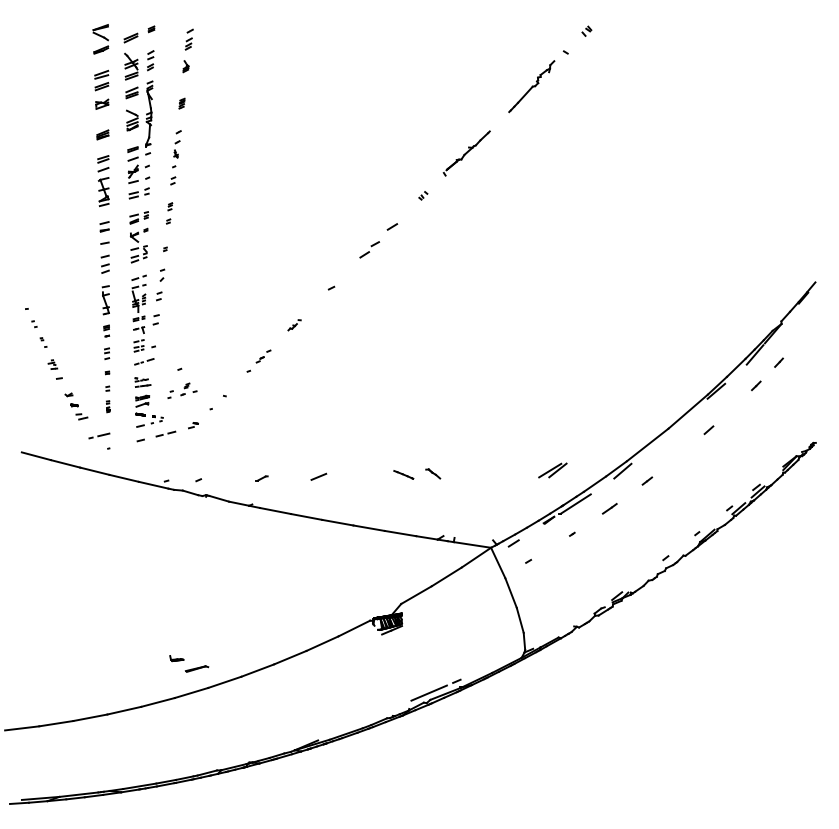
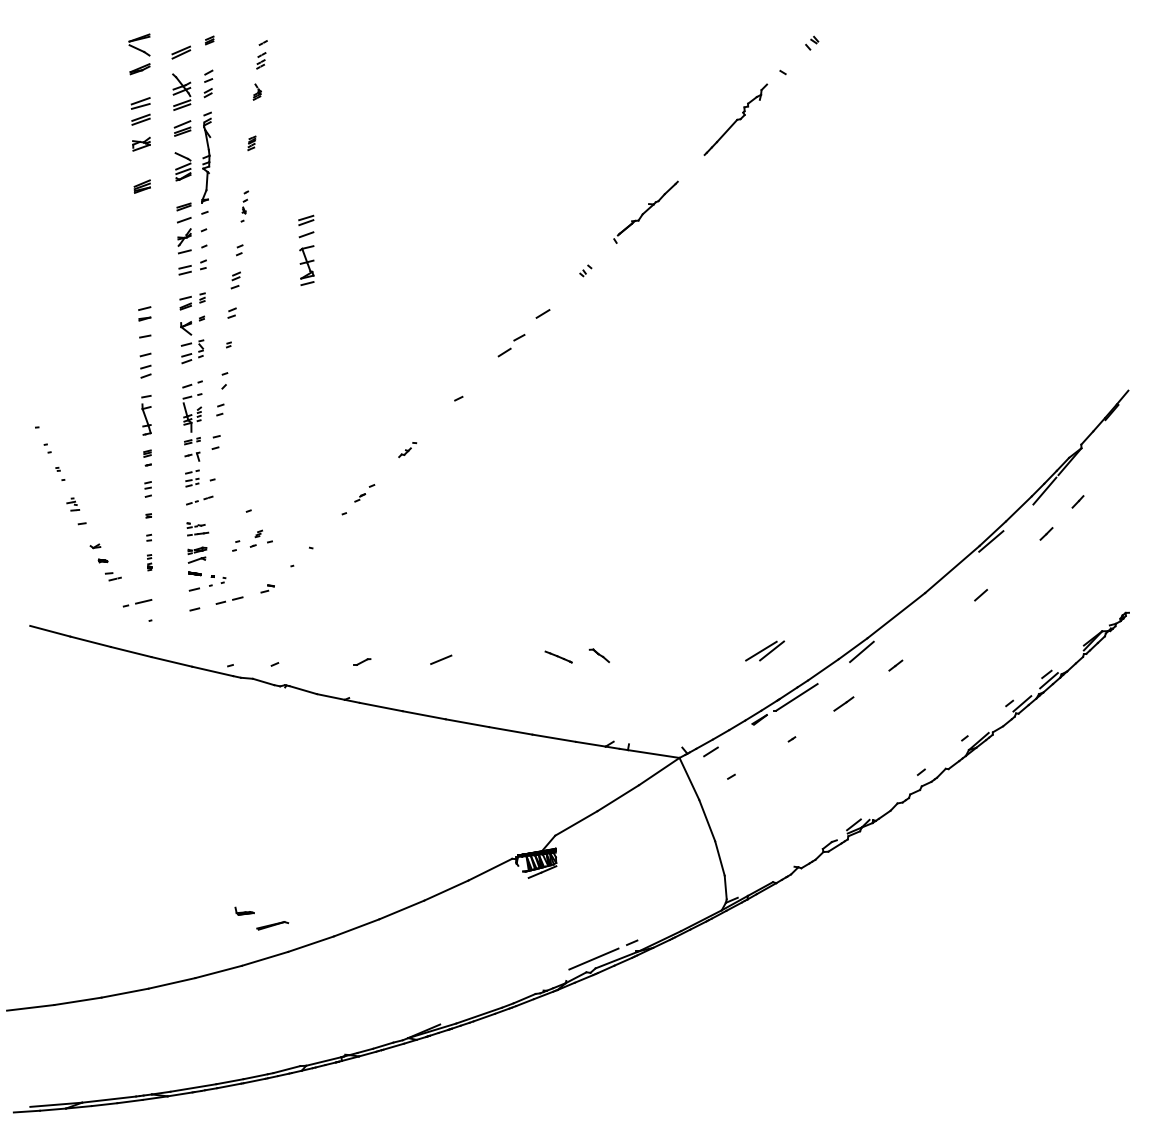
part: (176, 149) -> (244, 206), size x0.6
part: (103, 181) -> (306, 251), moved
part: (169, 213) -> (234, 295), size x1.6

